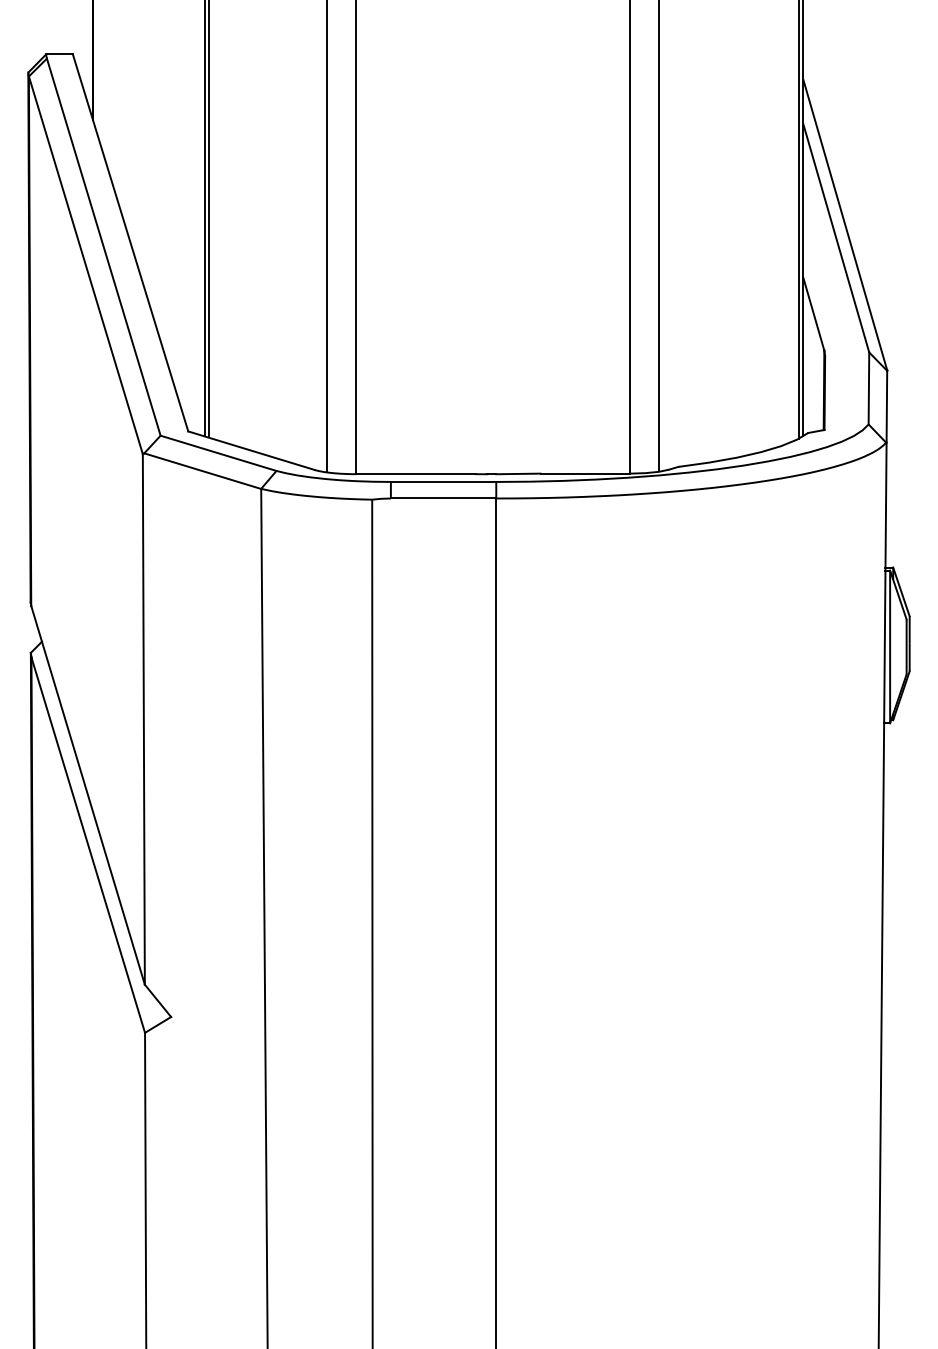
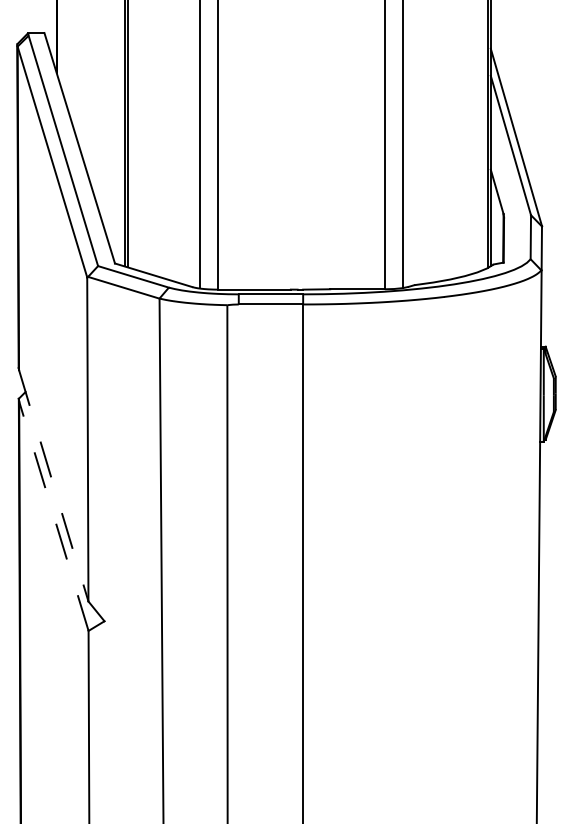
line: (87, 794) -> (53, 485), solid -> dashed
line: (87, 845) -> (53, 516), solid -> dashed

